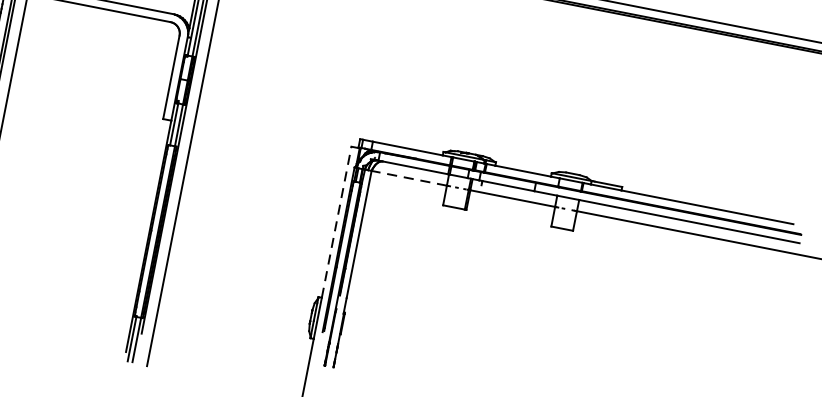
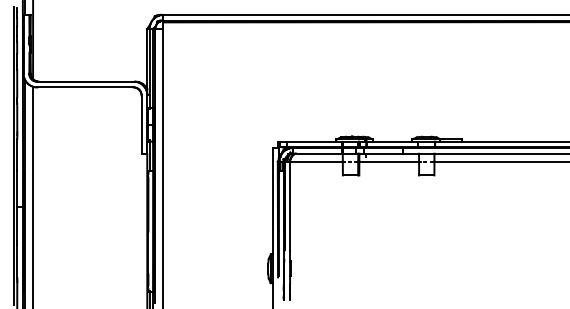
line: (409, 178) -> (316, 161), dashed -> solid
line: (336, 221) -> (272, 200), dashed -> solid

